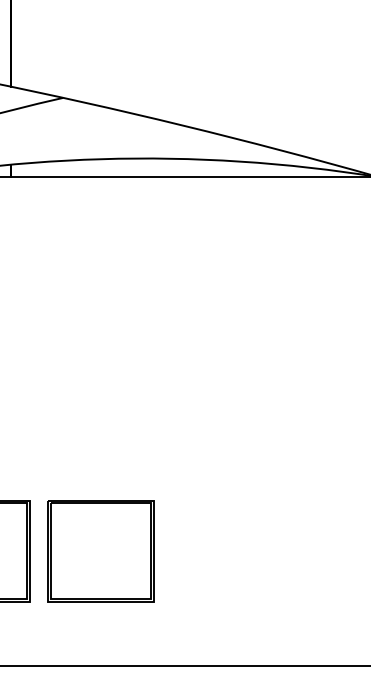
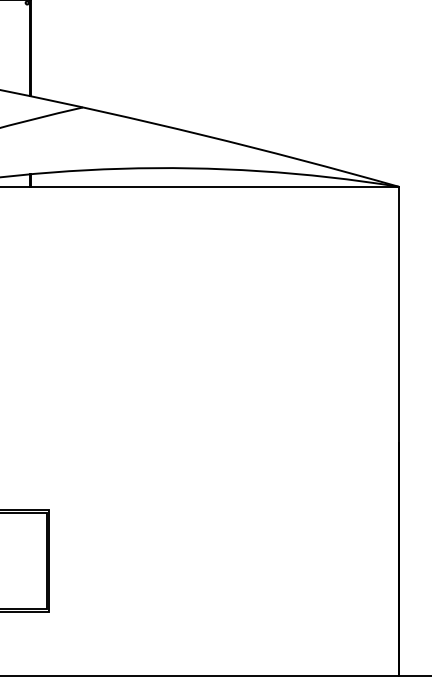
part: (100, 550) -> (120, 560), removed

